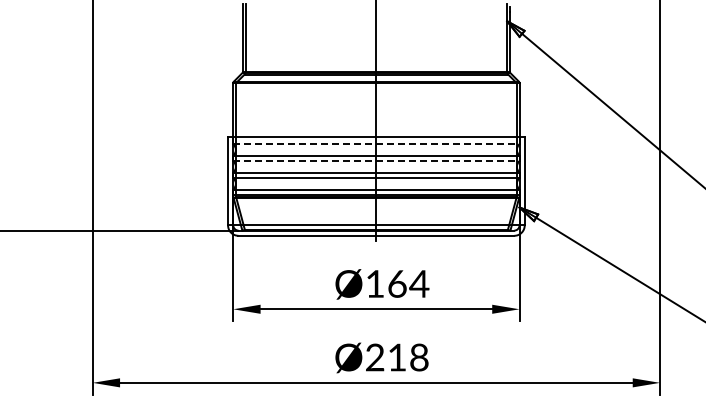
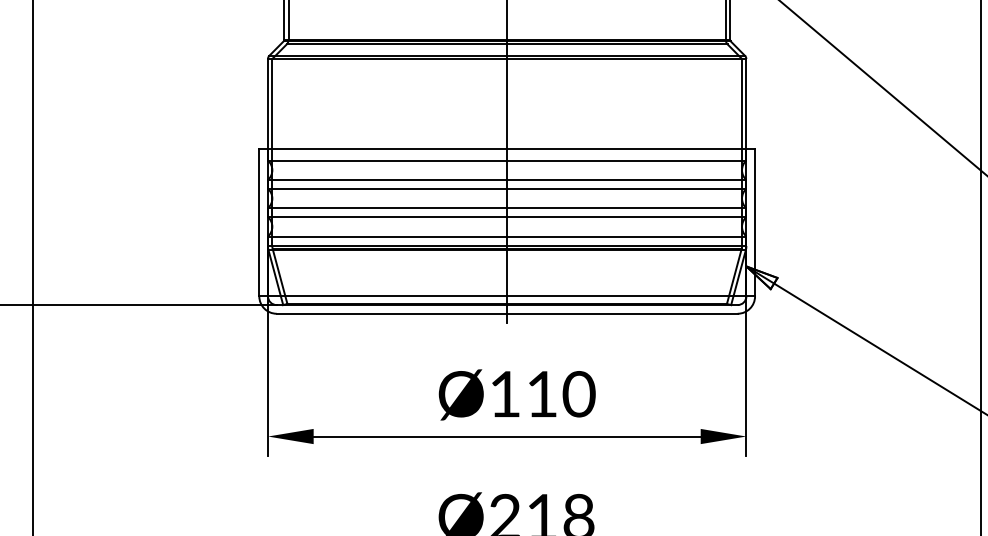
line: (376, 144) -> (507, 161), dashed -> solid
line: (376, 161) -> (507, 189), dashed -> solid
text: (408, 283) -> (560, 393), Ø164 -> Ø110

